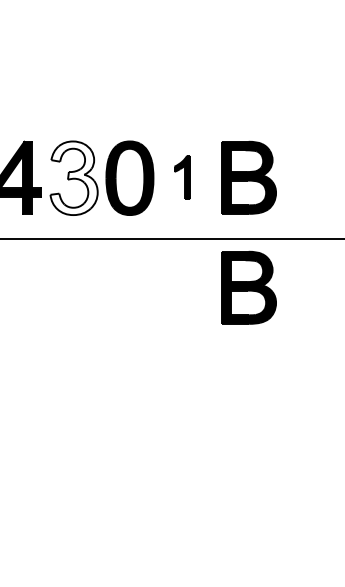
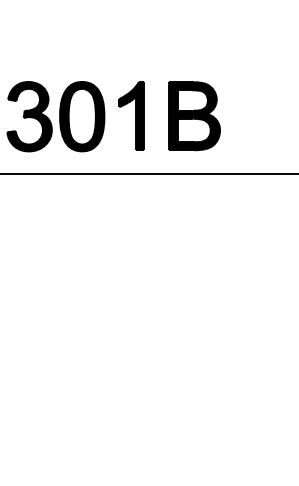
part: (182, 177) -> (131, 115), size x1.67
fill: (73, 178) -> (29, 116), added
part: (248, 287) -> (194, 219), removed

